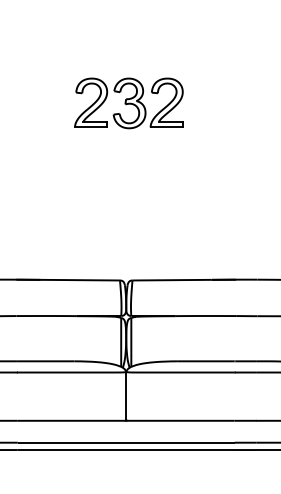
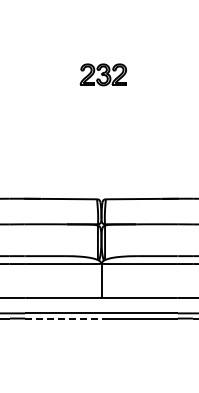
part: (129, 102) -> (103, 74), size x0.6
line: (72, 449) -> (63, 318), solid -> dashed

